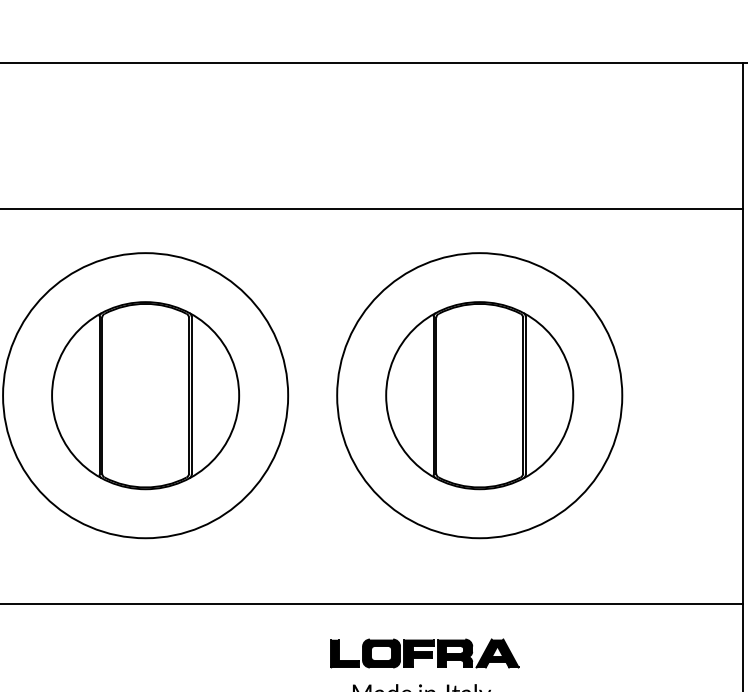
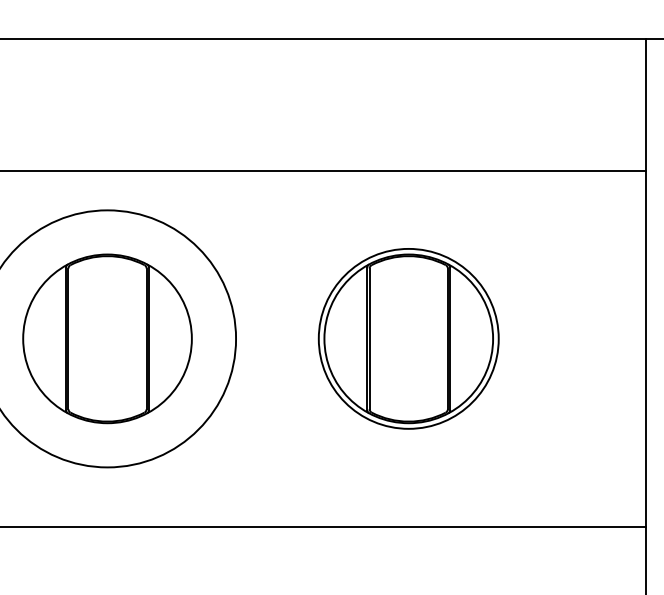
circle: (479, 395) -> (408, 338), size x0.7
part: (424, 653) -> (358, 571), removed

